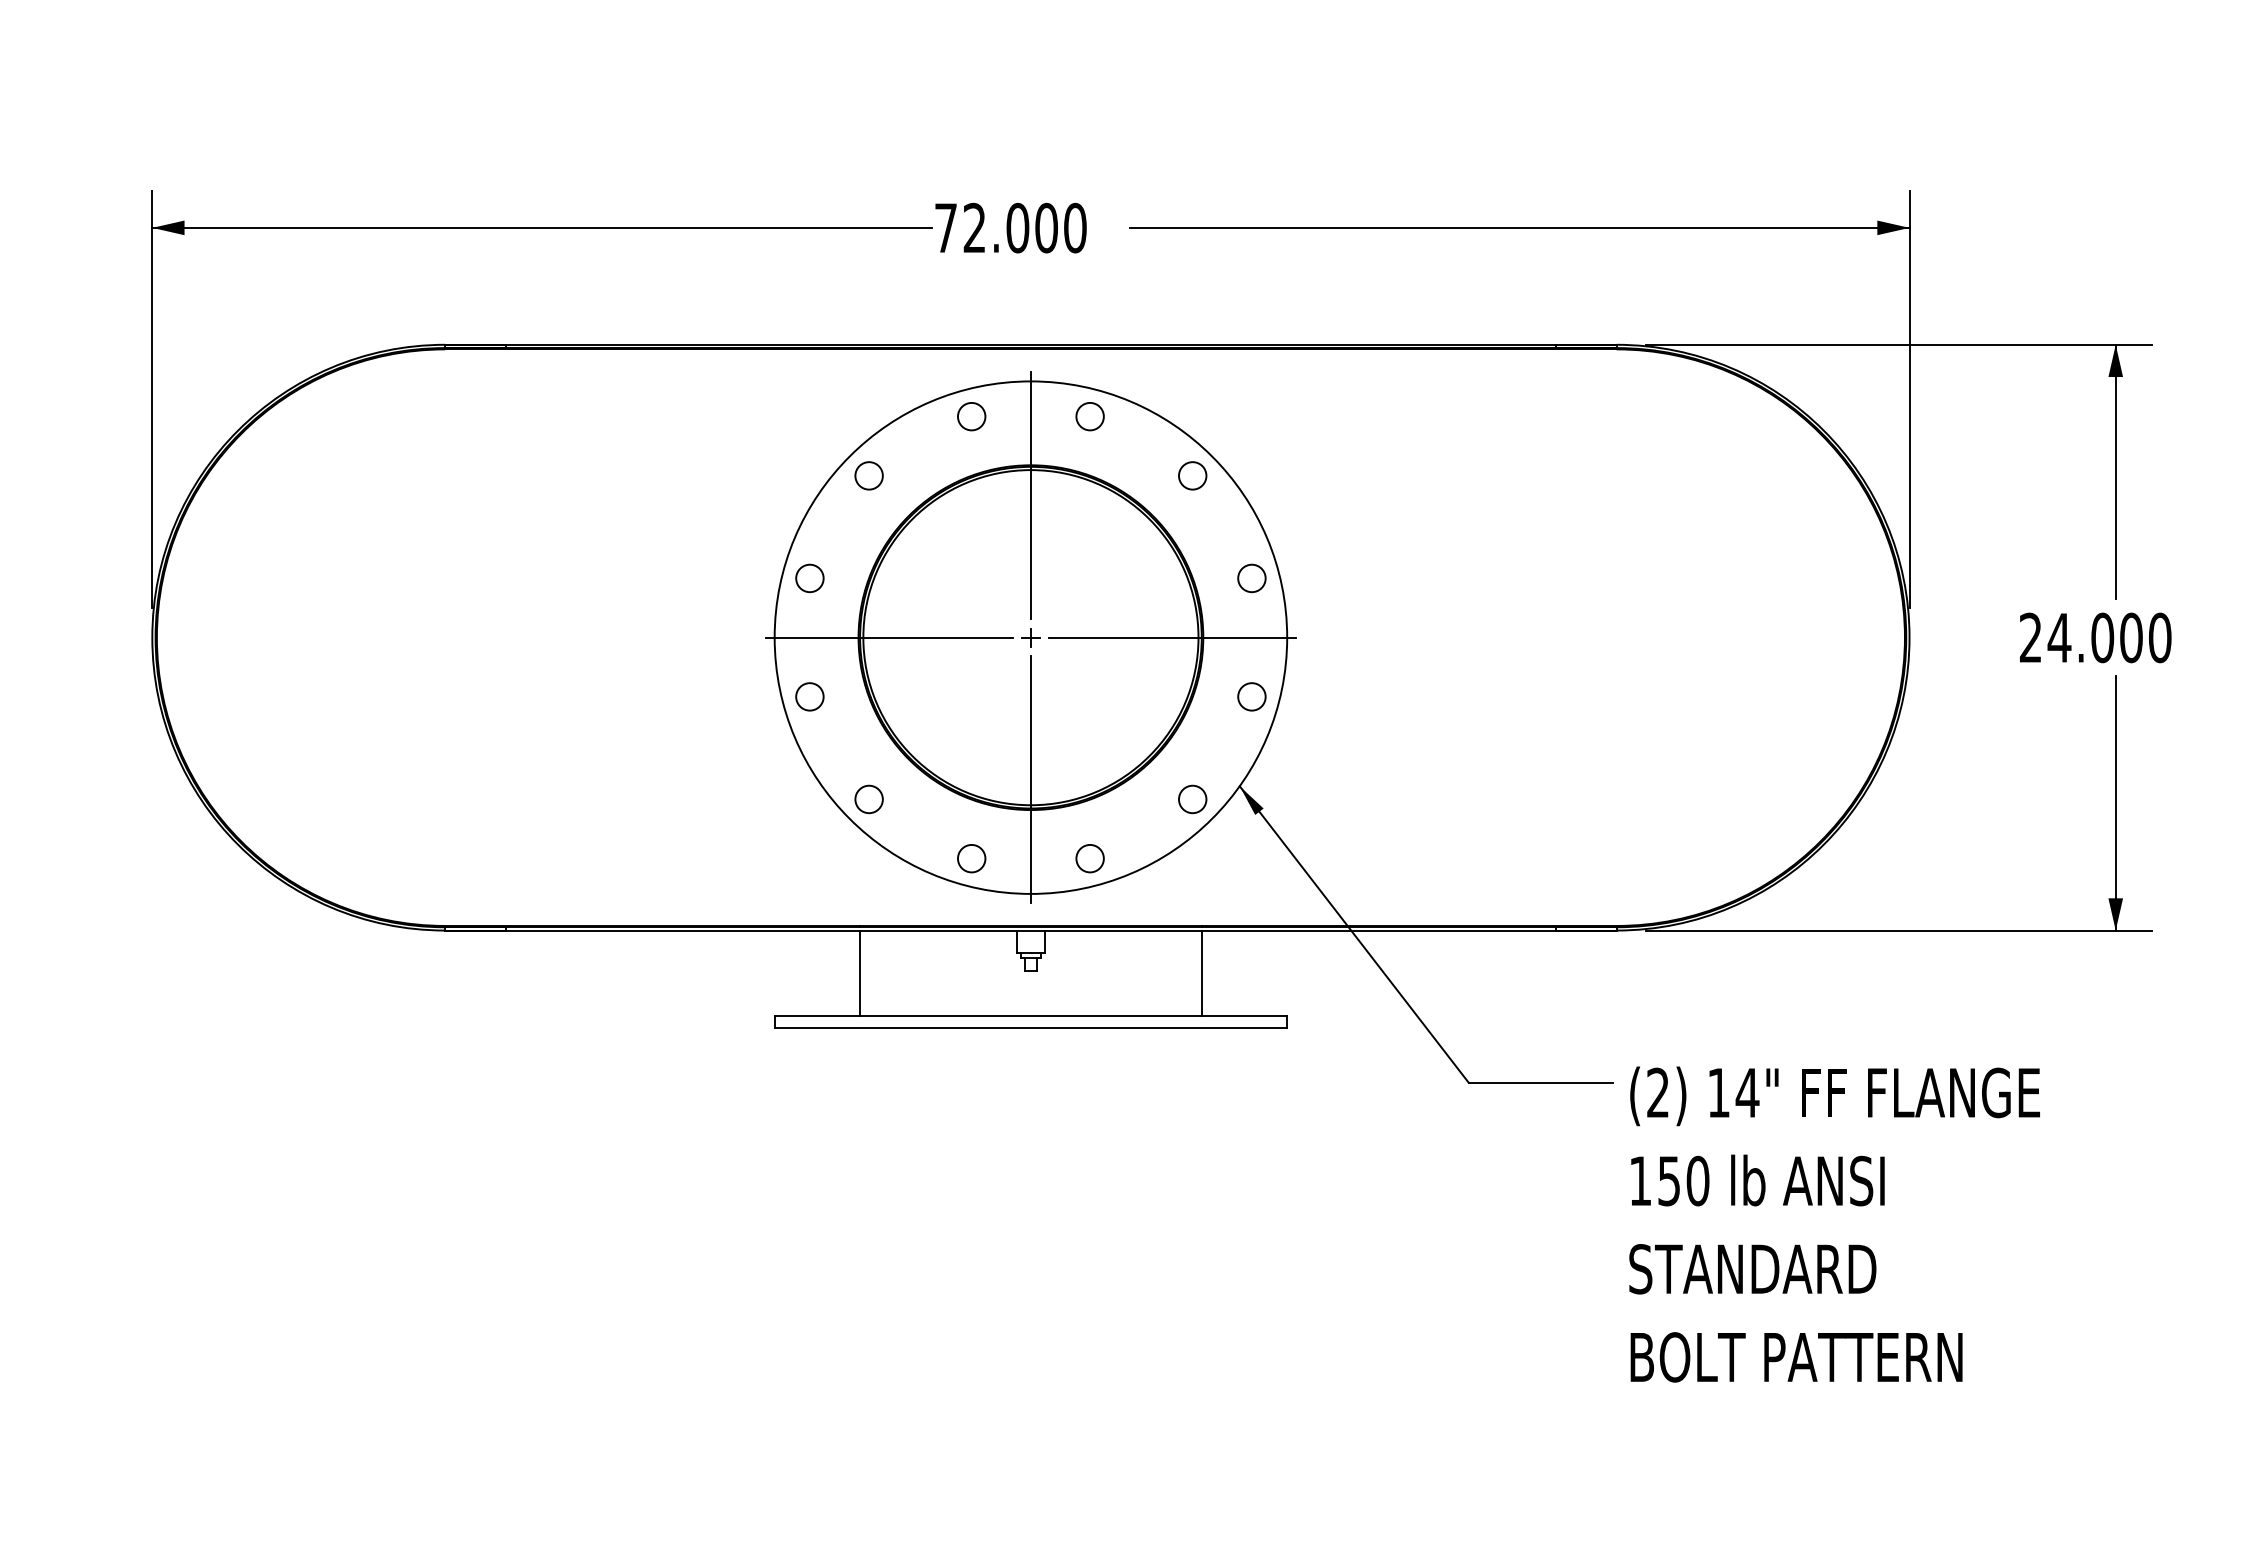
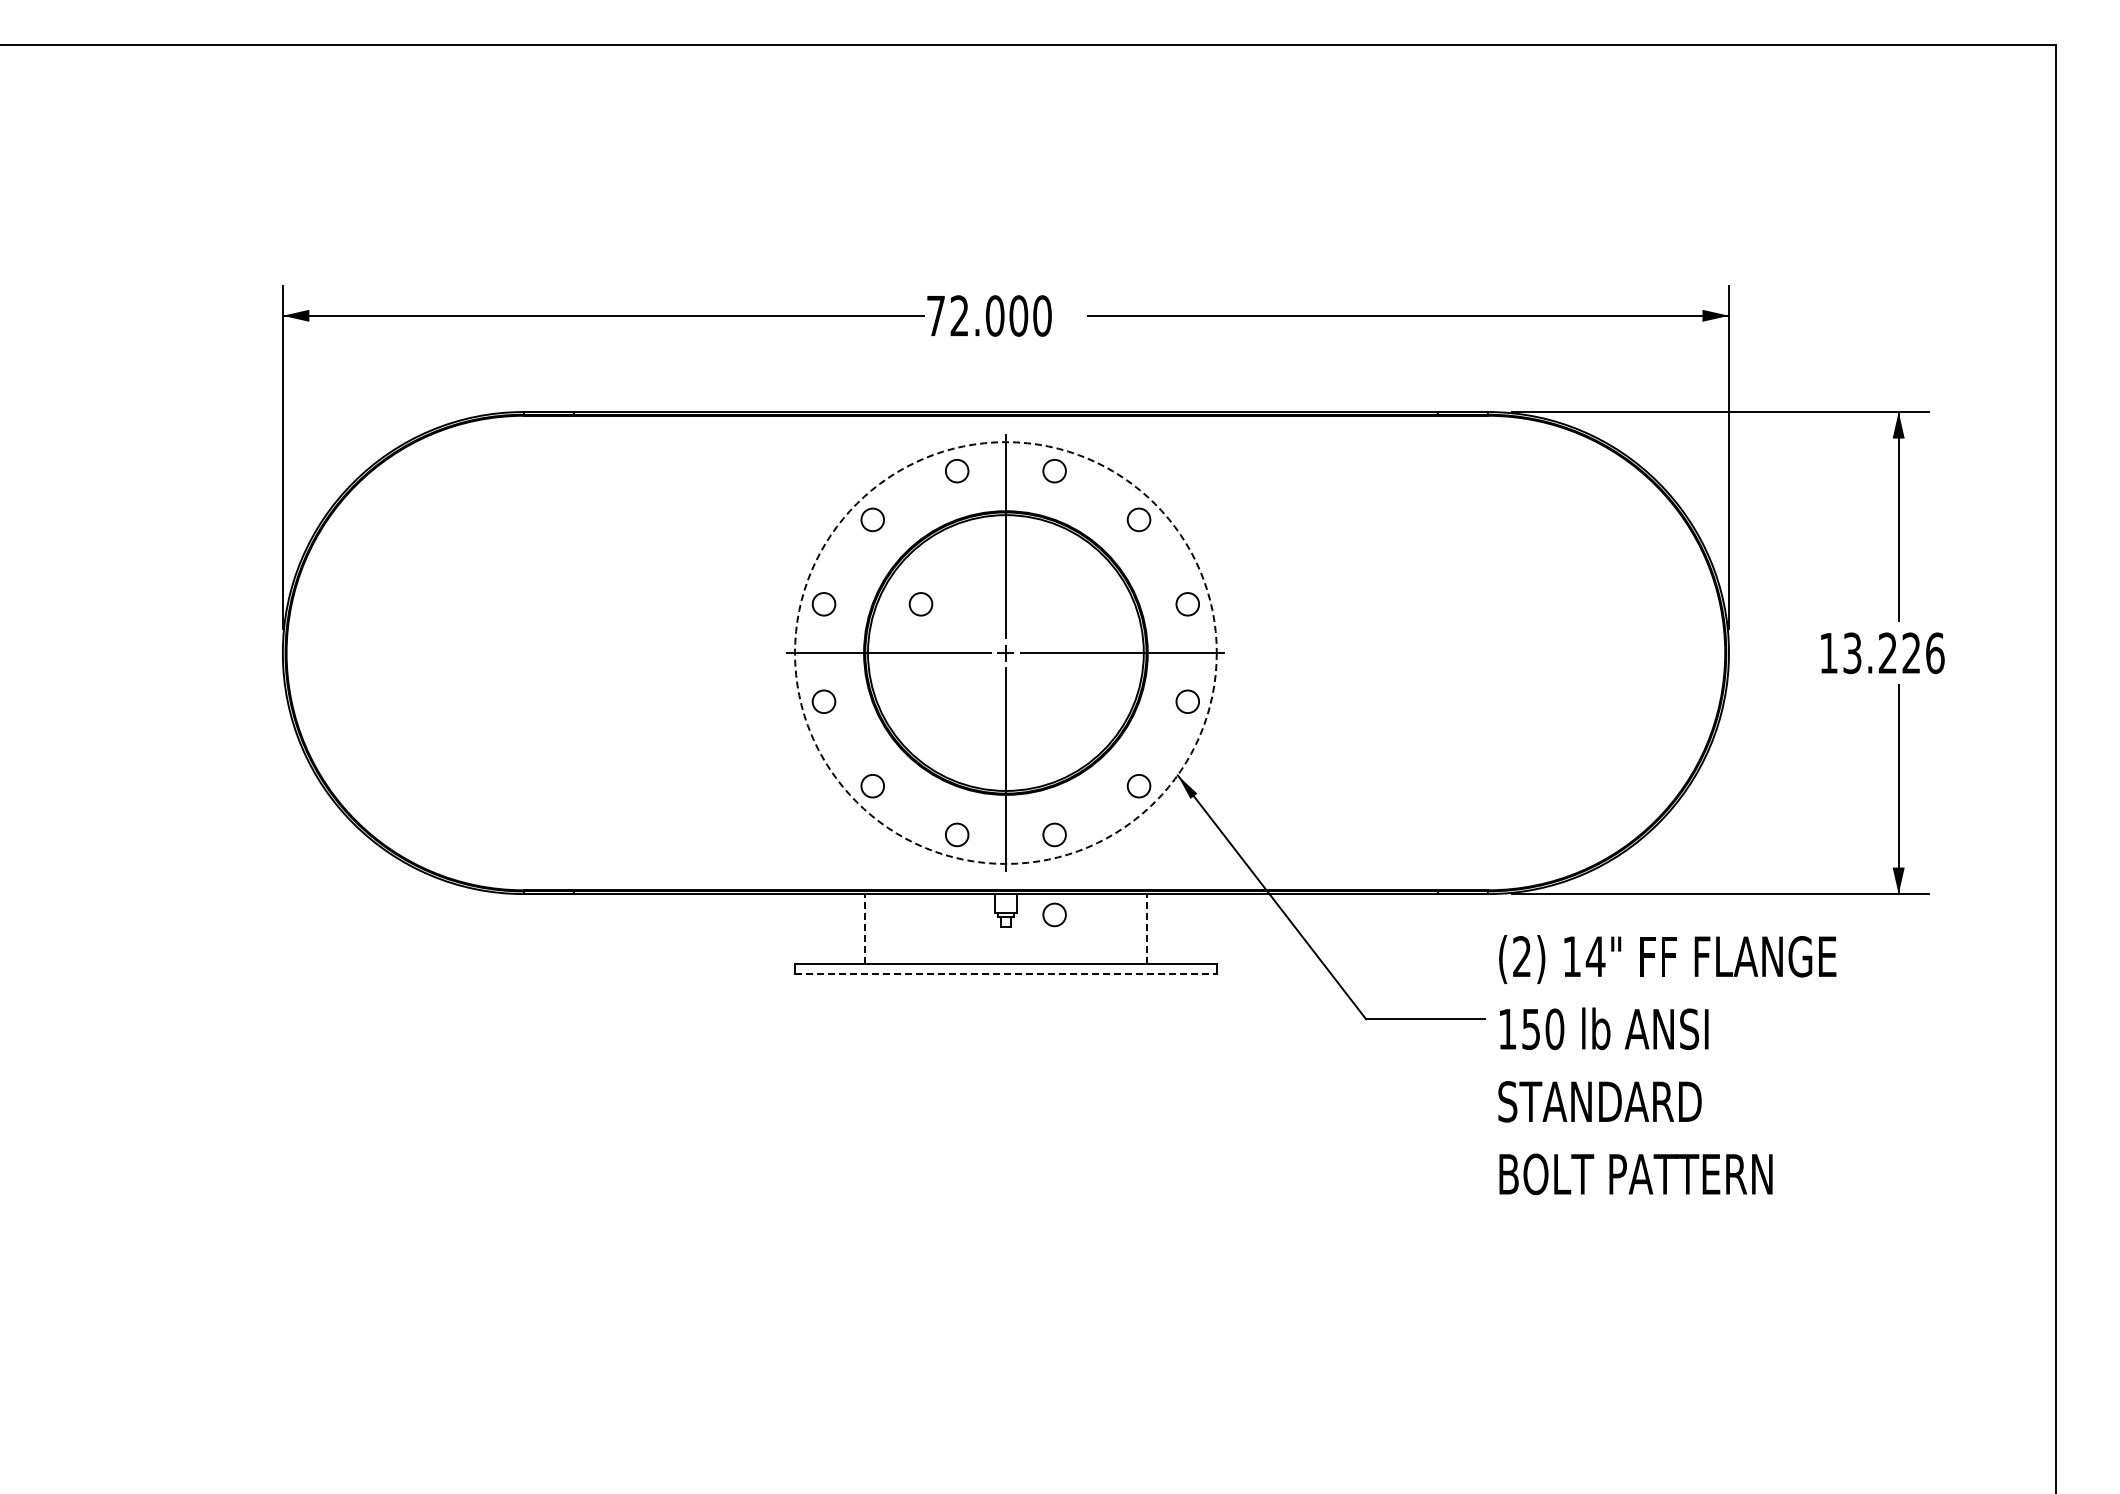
circle: (927, 578) -> (920, 604), added
circle: (1030, 636) -> (1005, 652), solid -> dashed
text: (2094, 638) -> (1881, 653), 24.000 -> 13.226
circle: (1089, 955) -> (1054, 914), added
line: (860, 972) -> (865, 928), solid -> dashed
line: (1201, 972) -> (1146, 928), solid -> dashed
line: (1030, 1028) -> (1005, 974), solid -> dashed
text: (1834, 1225) -> (1667, 1065), moved

